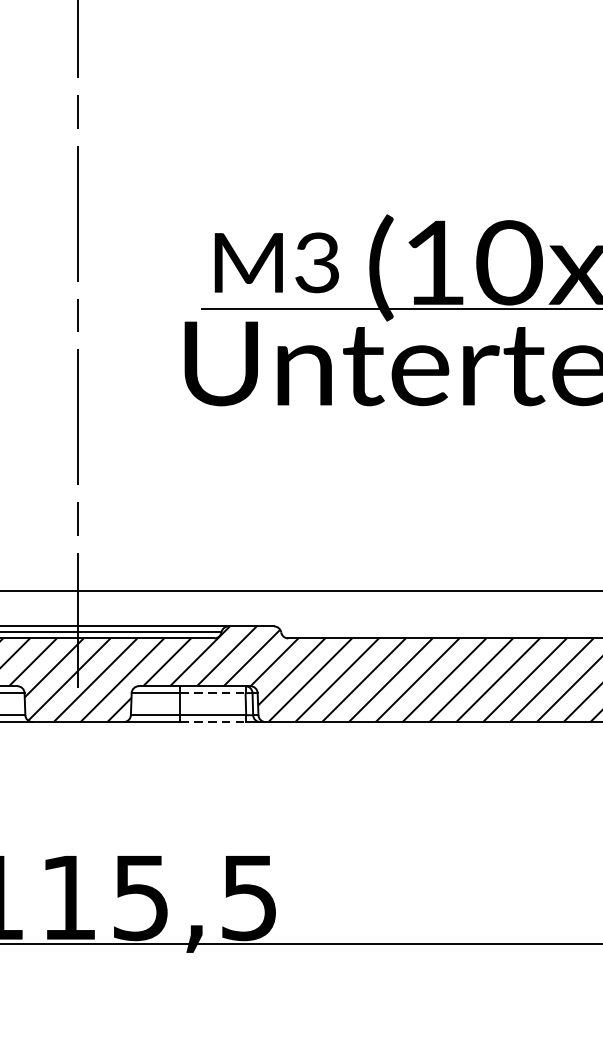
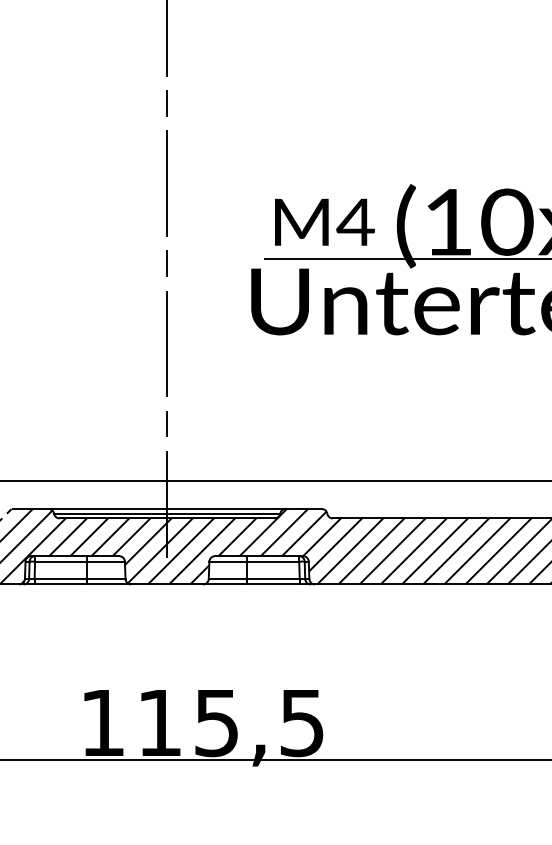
text: (316, 263) -> (355, 222), M3 -> M4
line: (212, 692) -> (273, 561), dashed -> solid
line: (214, 722) -> (274, 584), dashed -> solid

